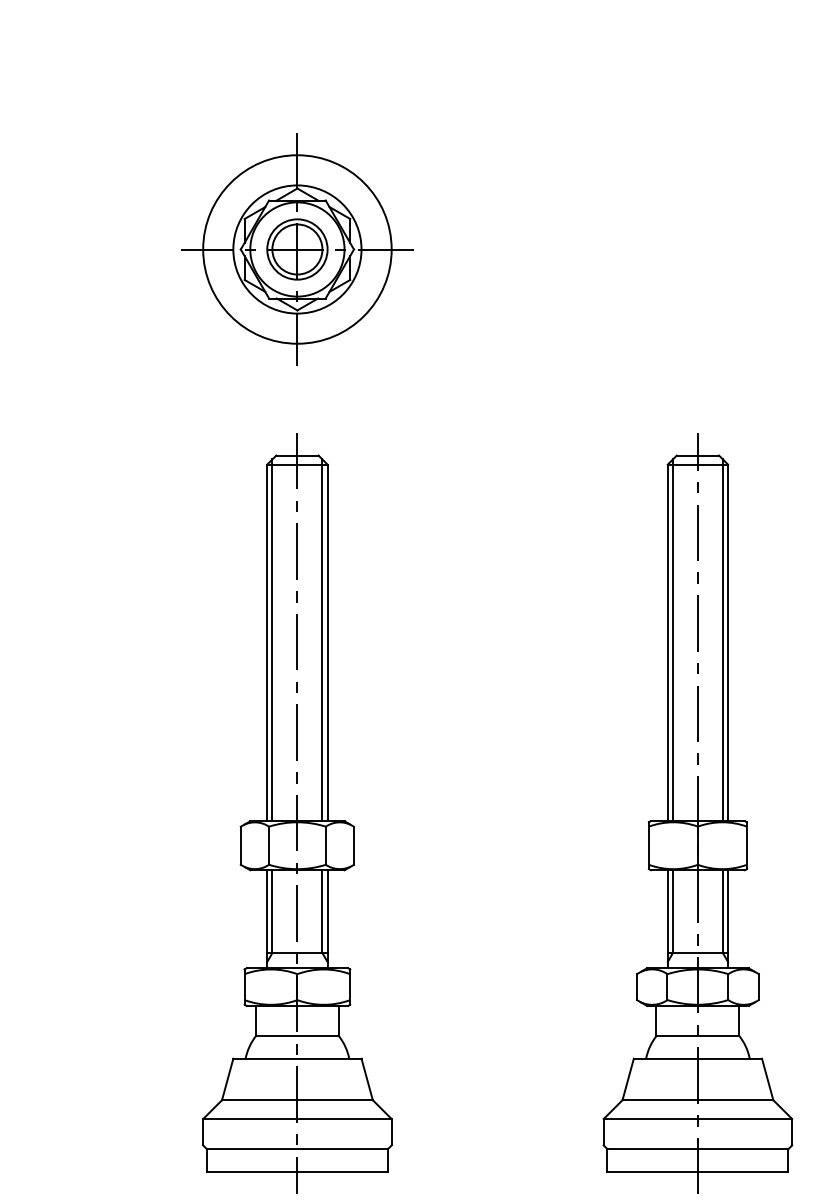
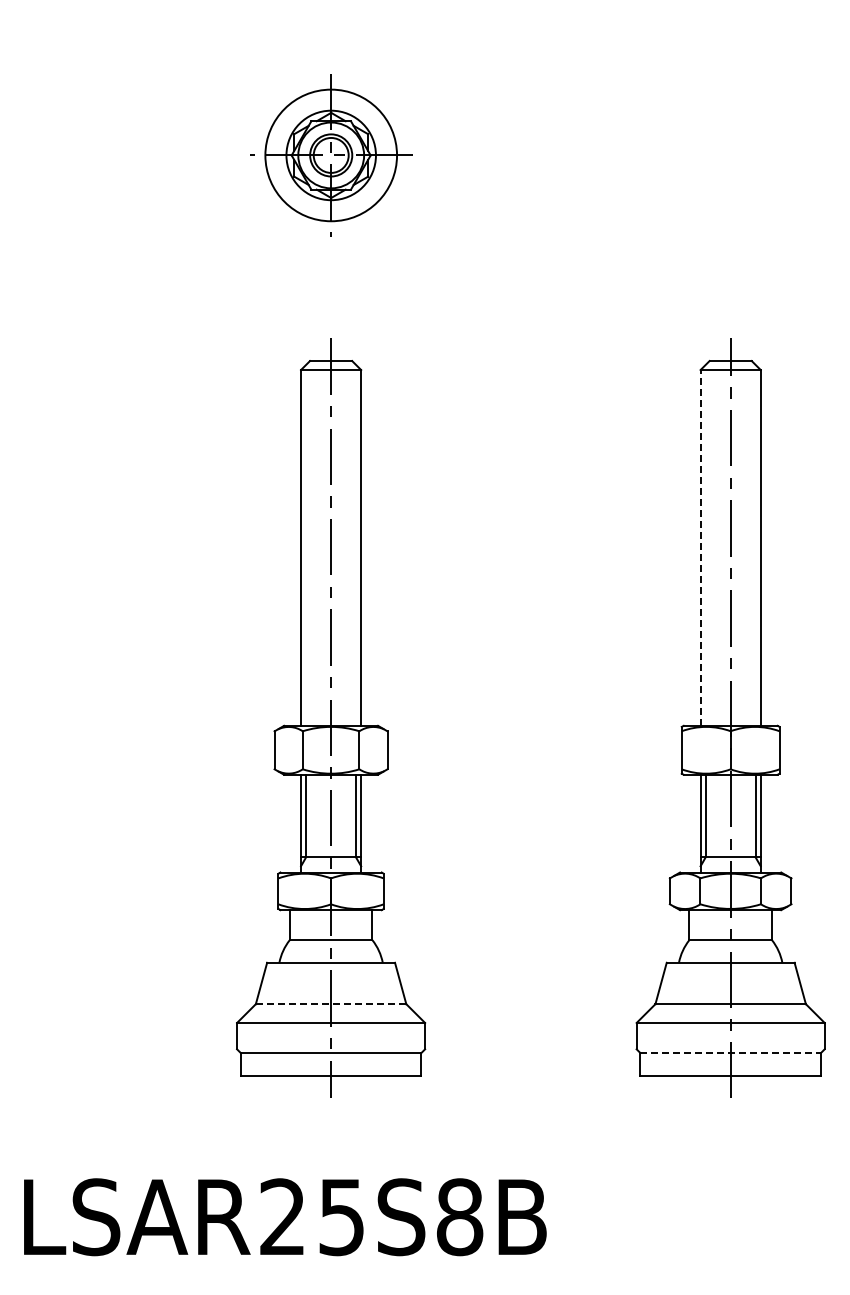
part: (297, 249) -> (331, 155), size x0.7
line: (272, 639) -> (306, 544), removed
line: (322, 639) -> (356, 544), removed
line: (672, 639) -> (705, 544), removed
line: (722, 639) -> (755, 544), removed
line: (667, 642) -> (700, 547), solid -> dashed
line: (296, 1100) -> (330, 1004), solid -> dashed
line: (698, 1149) -> (731, 1053), solid -> dashed

